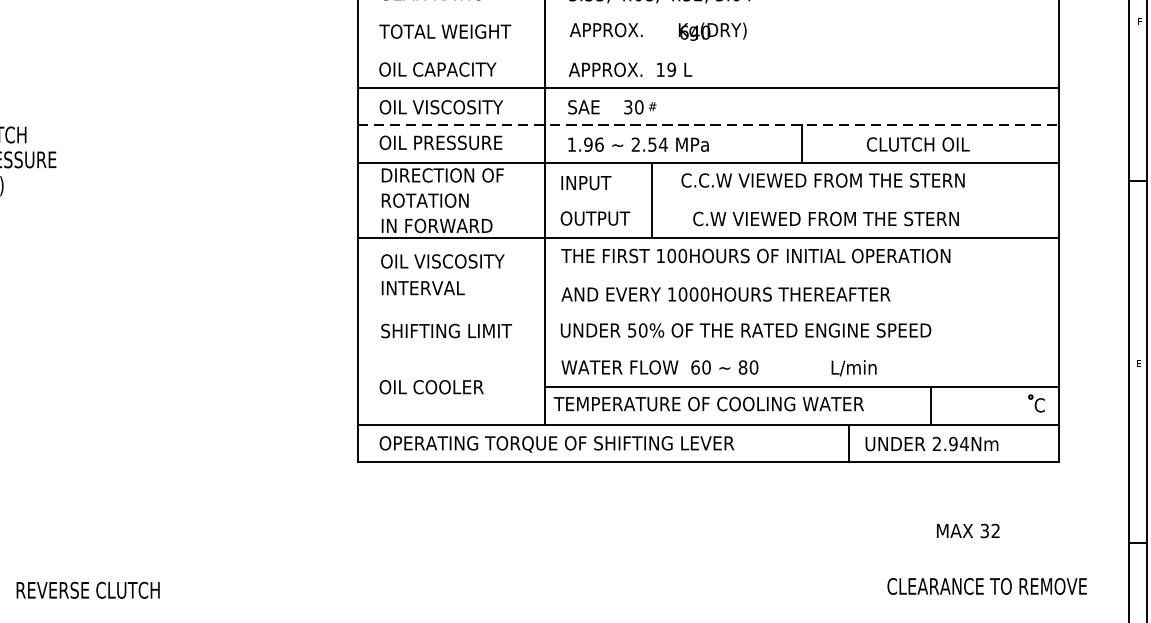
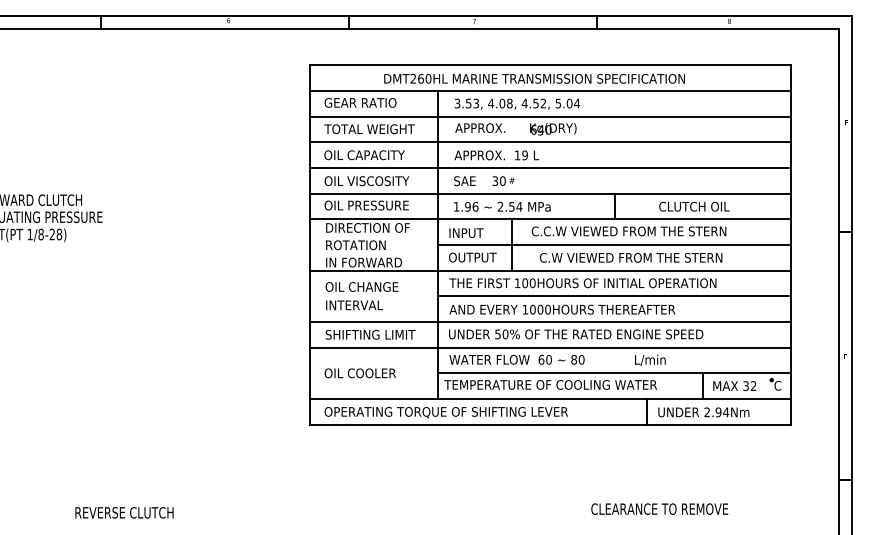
line: (708, 13) -> (550, 116), added
line: (708, 50) -> (550, 142), added
line: (708, 125) -> (550, 193), dashed -> solid
line: (801, 201) -> (614, 245), added
text: (459, 260) -> (379, 286), OIL VISCOSITY -> OIL CHANGE
line: (801, 275) -> (614, 296), added
line: (708, 313) -> (550, 322), added
line: (708, 349) -> (550, 347), added
text: (967, 530) -> (734, 385), moved
text: (986, 585) -> (659, 508), moved

